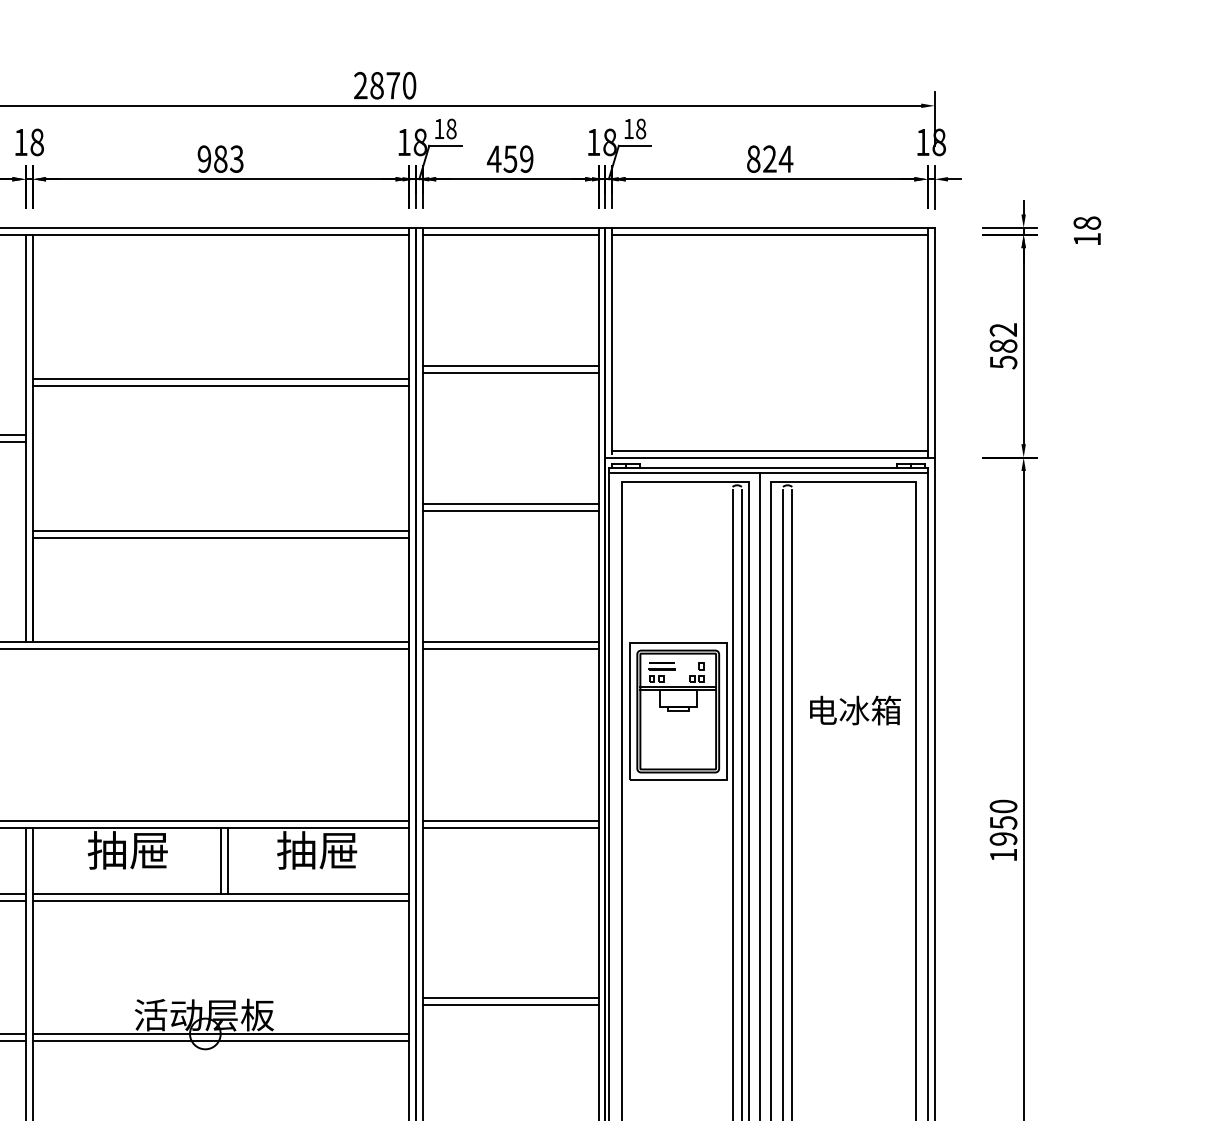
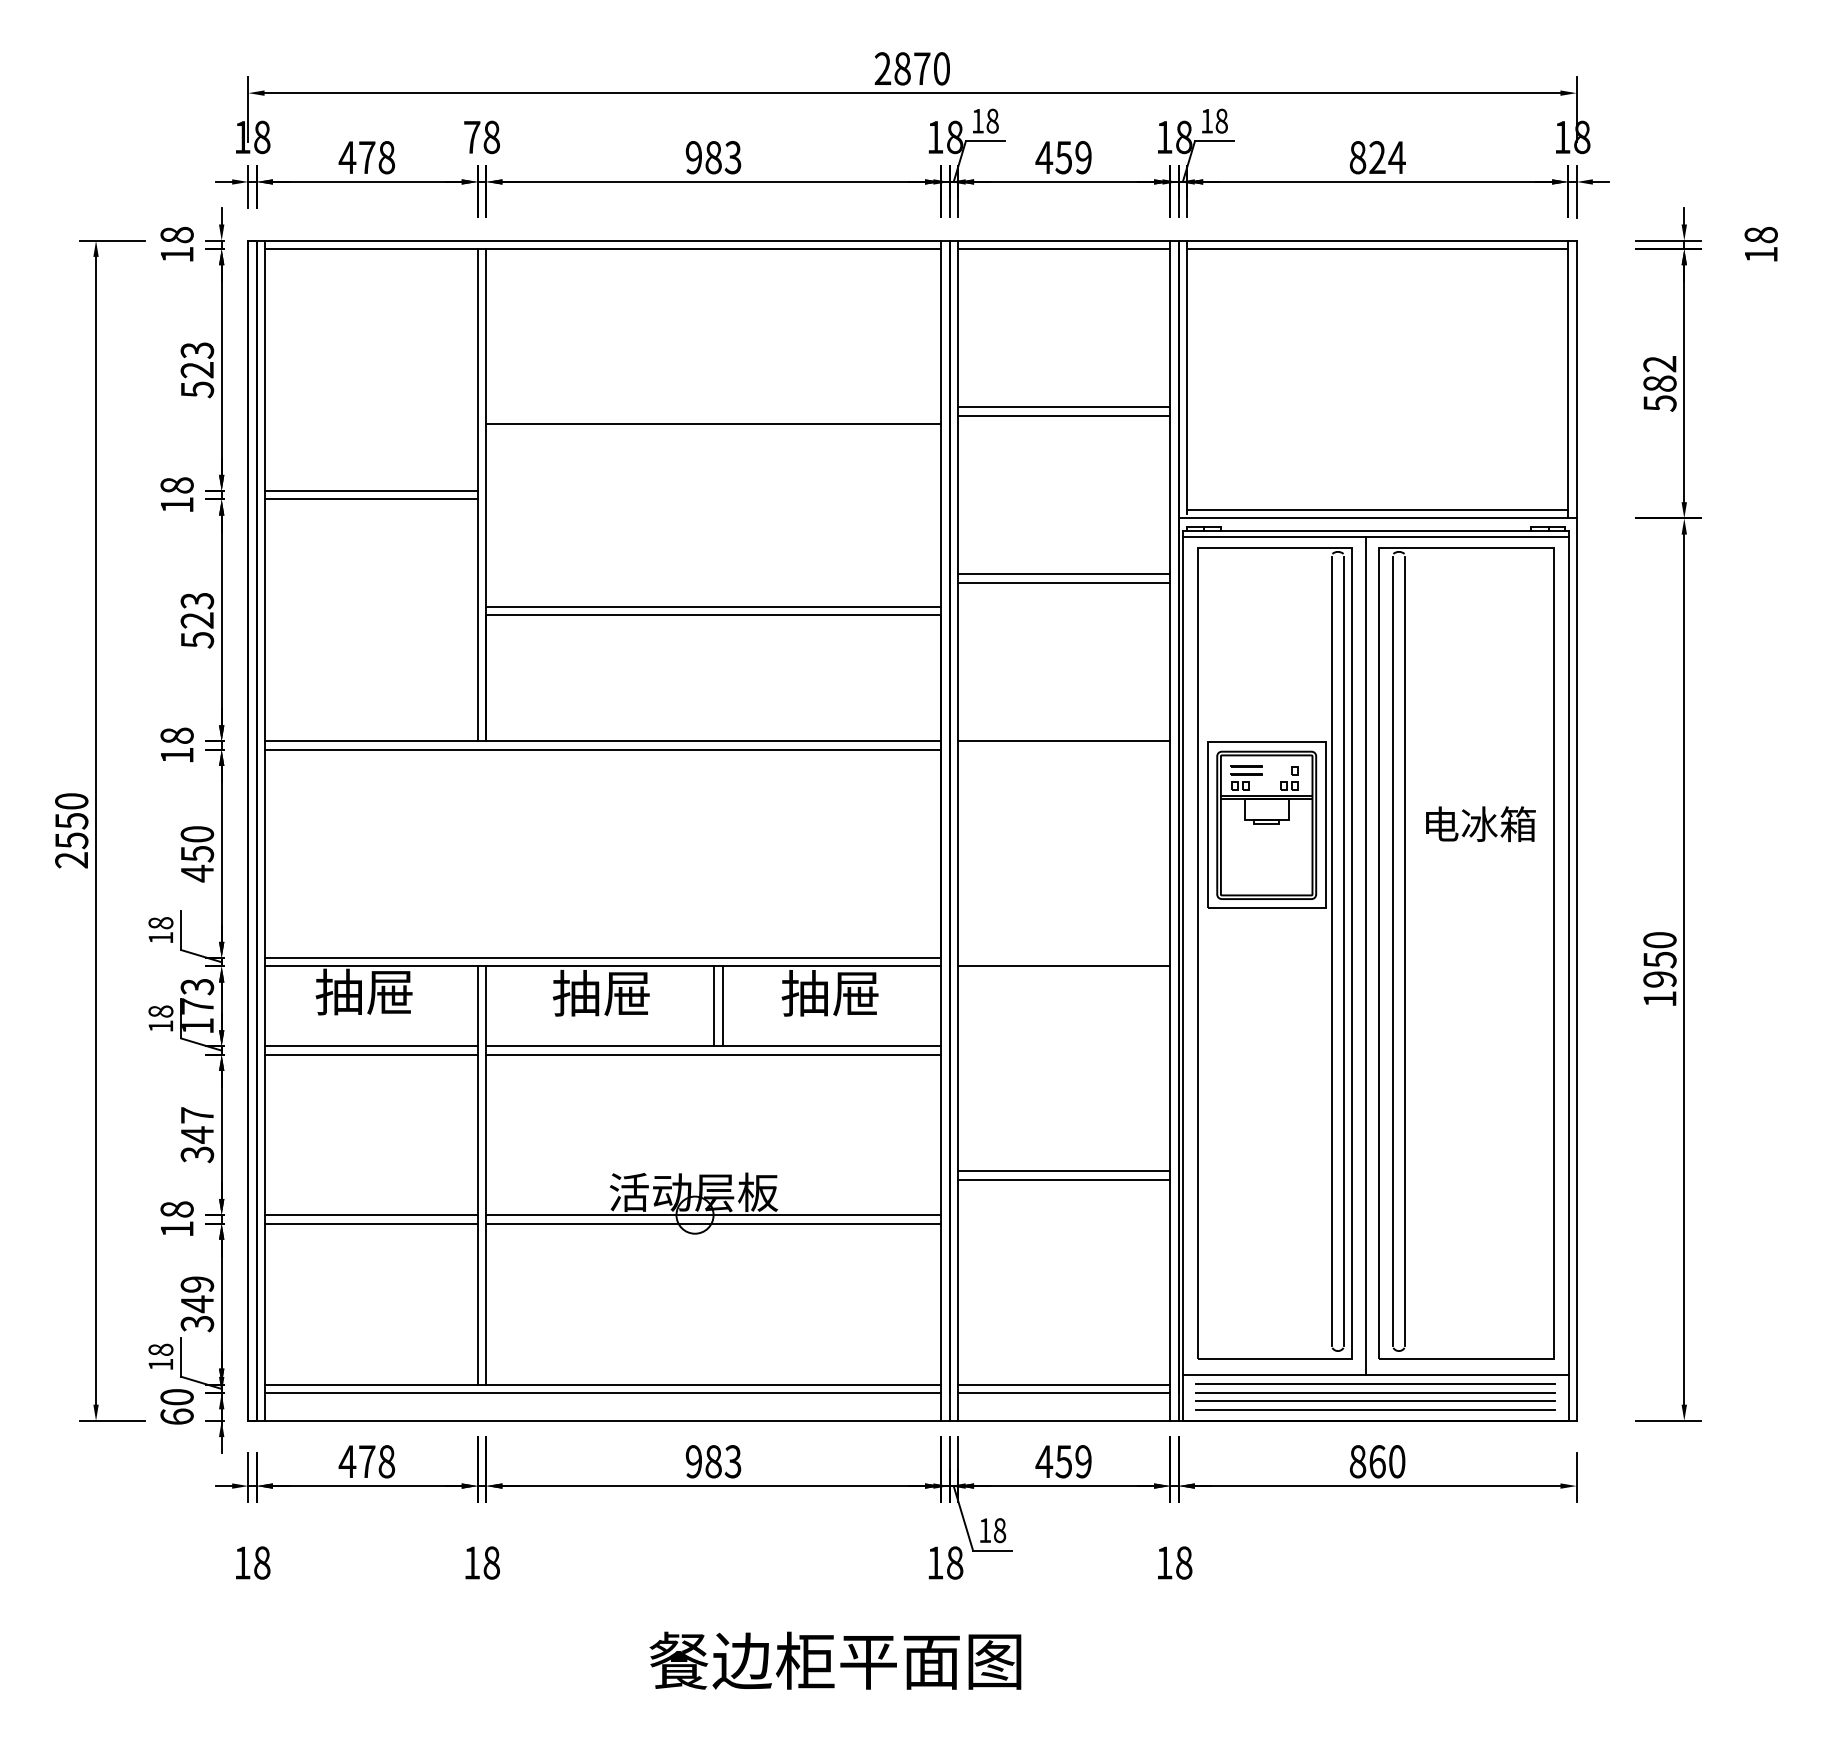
text: (21, 142) -> (472, 137), 18 -> 78
line: (220, 386) -> (713, 432), removed
line: (510, 648) -> (1063, 749), removed
line: (510, 821) -> (1063, 958), removed

